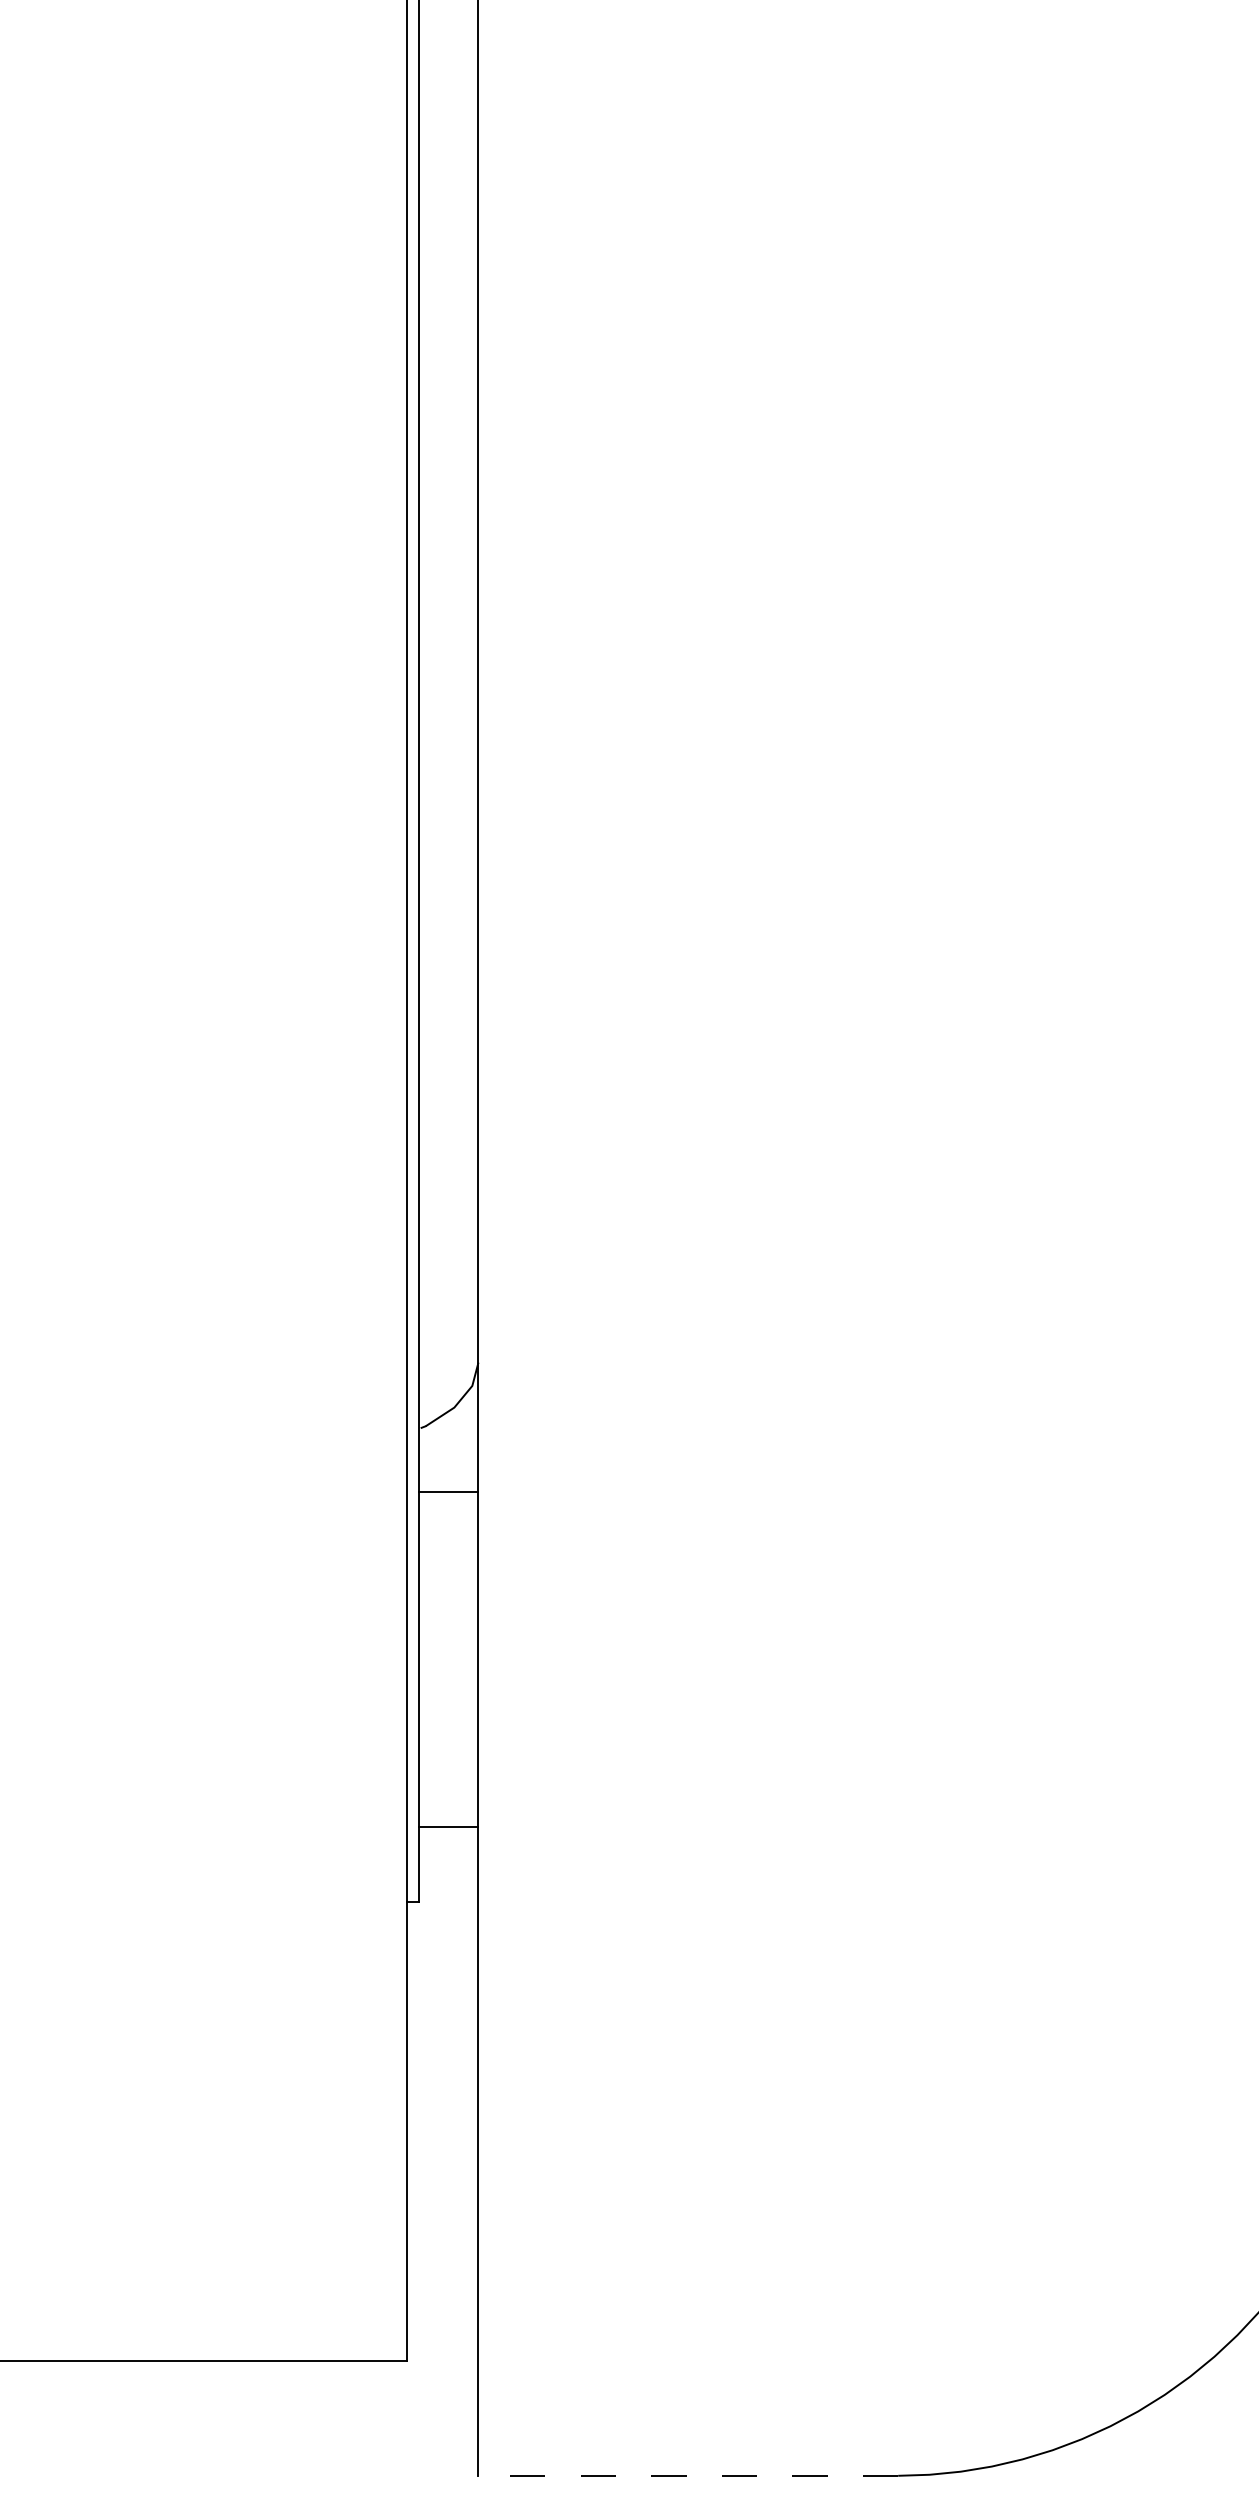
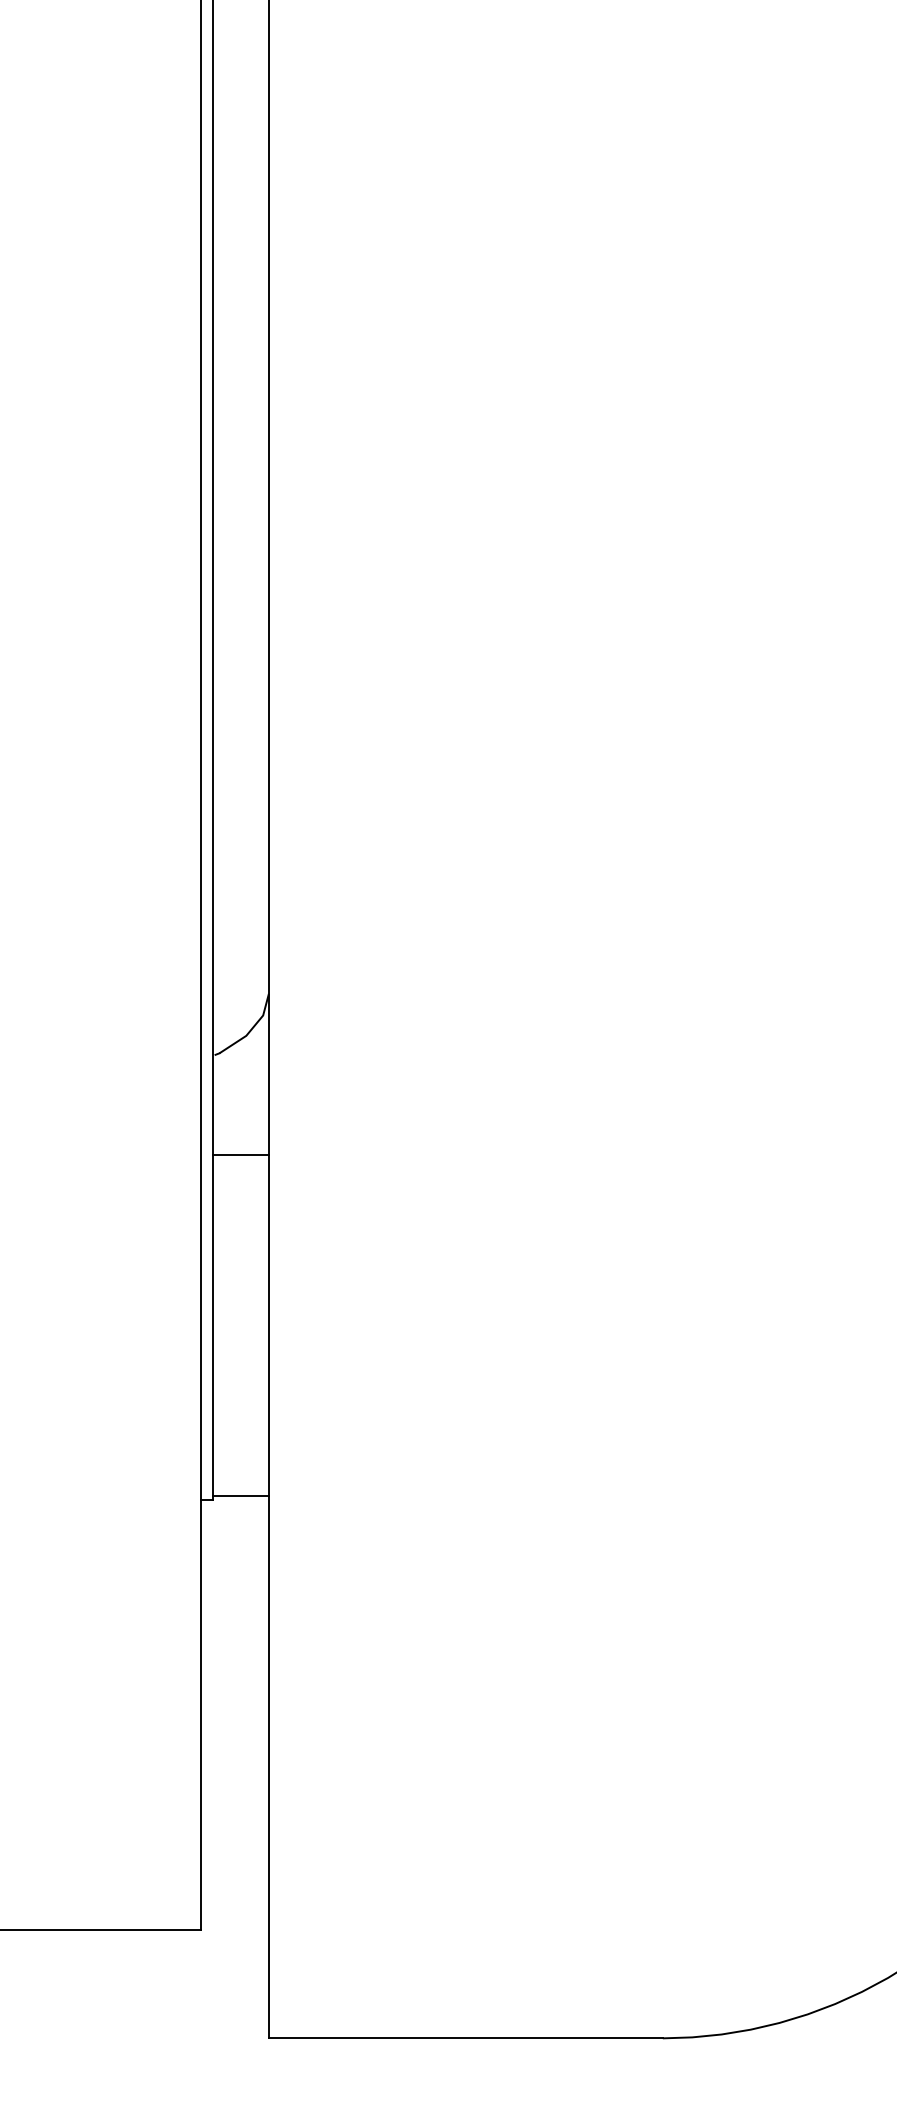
line: (448, 1492) -> (240, 1154), moved
line: (448, 1826) -> (240, 1495), moved
line: (688, 2475) -> (466, 2038), dashed -> solid

